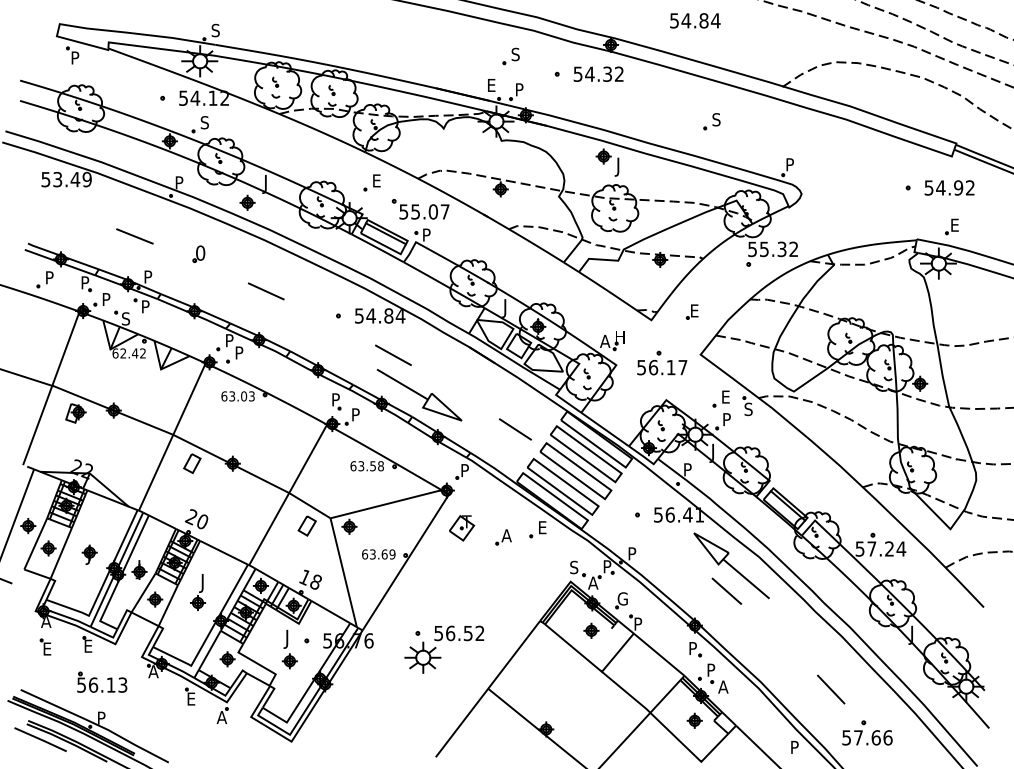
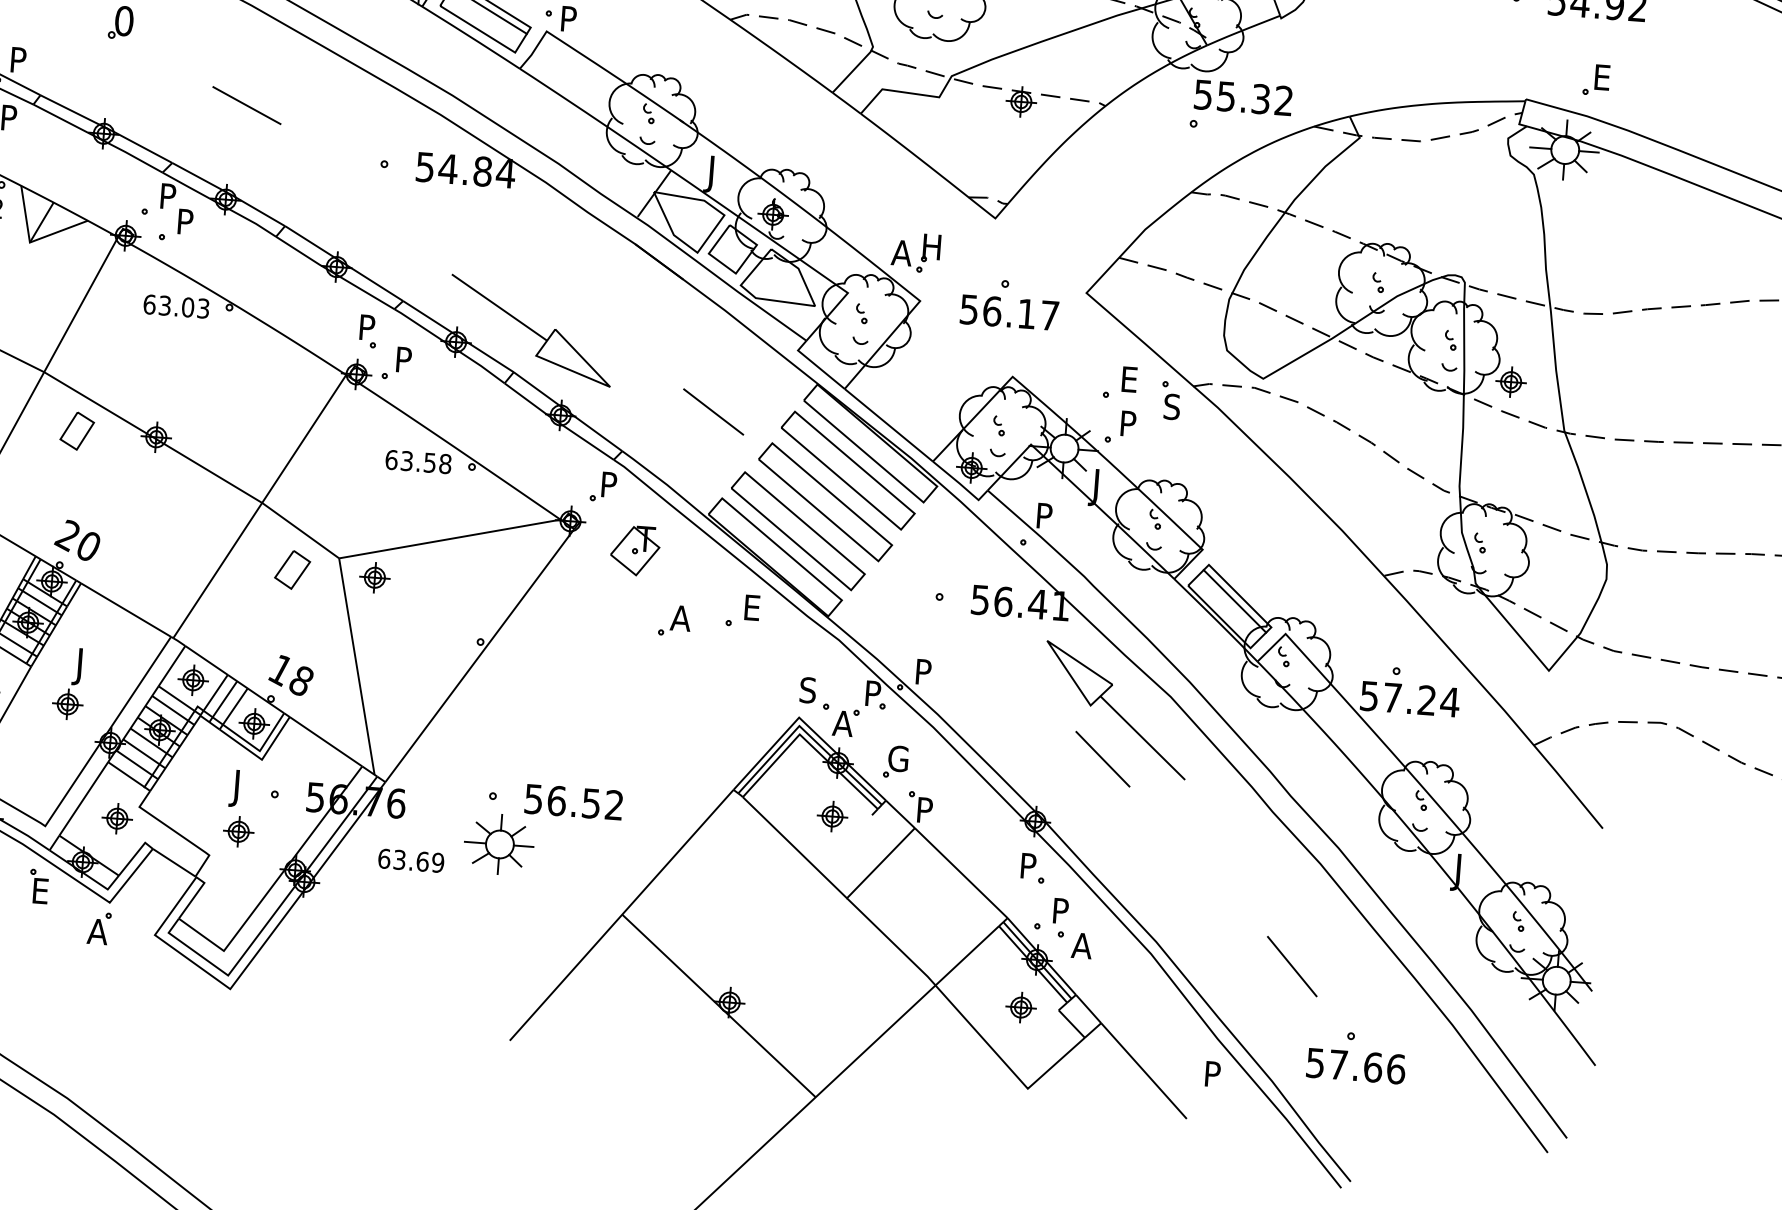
part: (692, 311) -> (1076, 207), removed
line: (393, 354) -> (486, 247), removed
part: (462, 528) -> (636, 551), moved
text: (378, 554) -> (410, 860), moved

